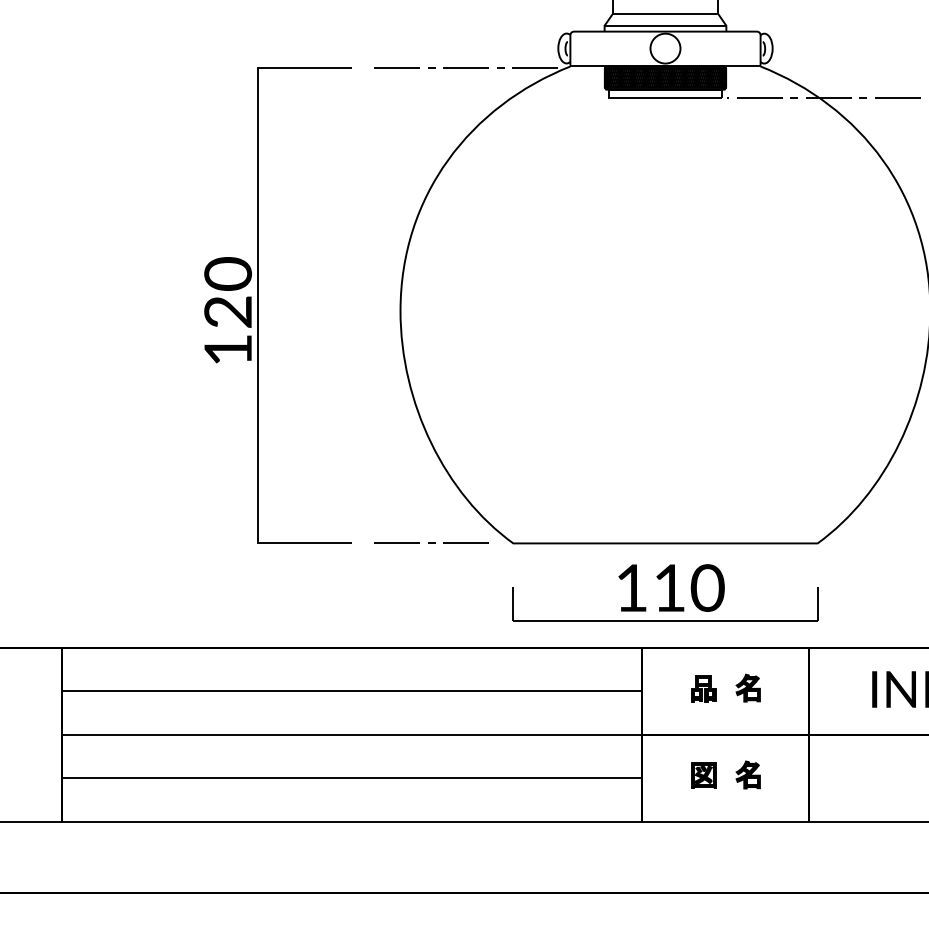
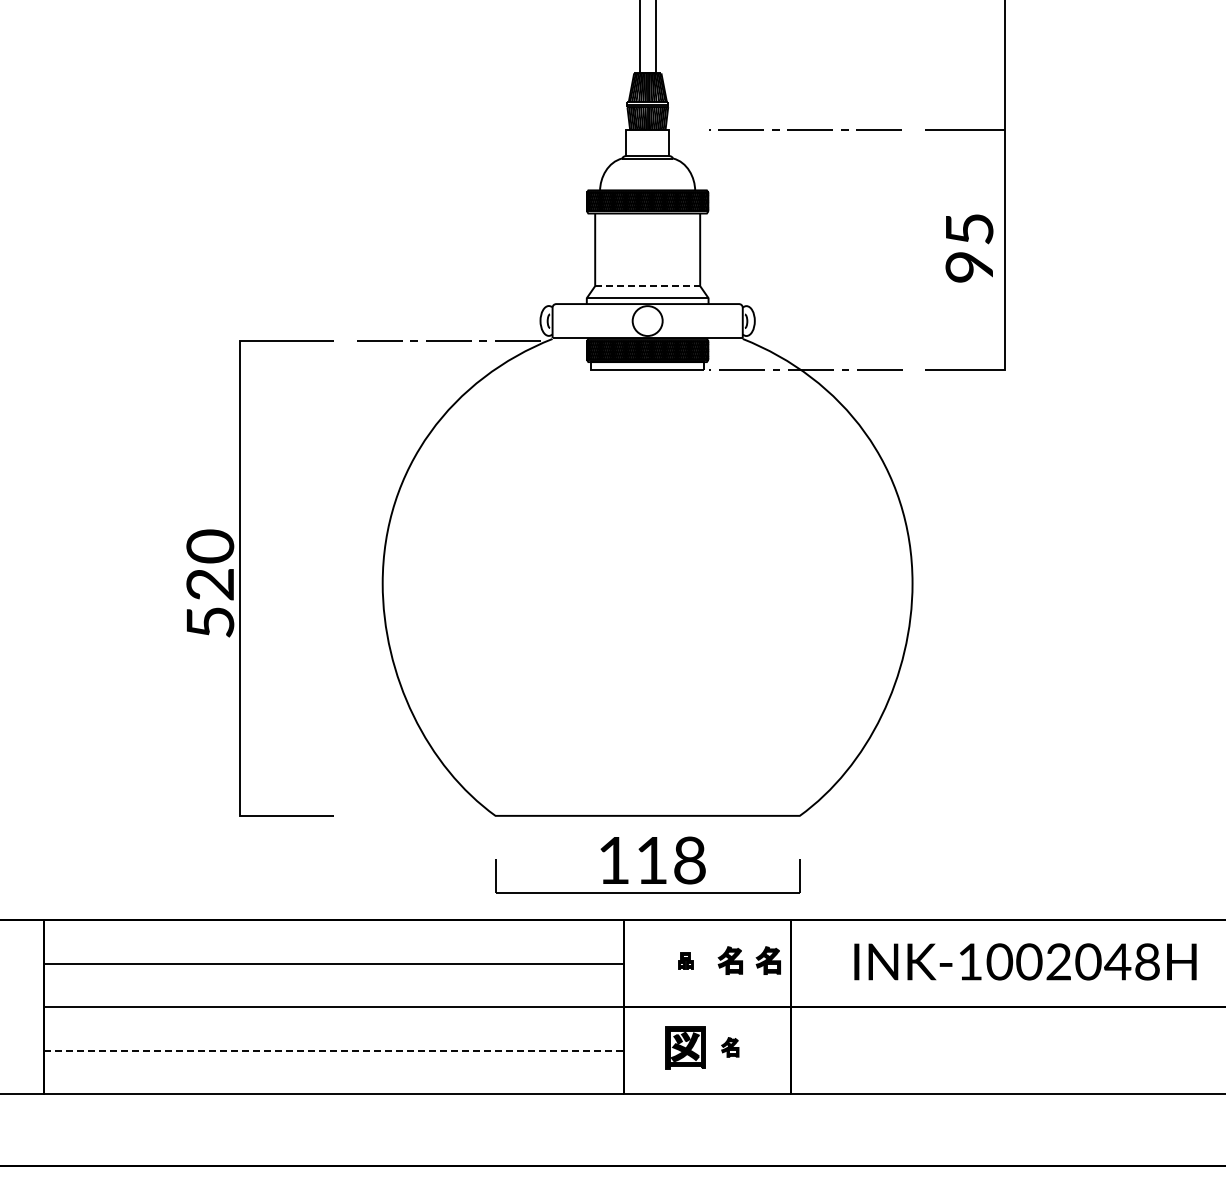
line: (666, 14) -> (648, 286), solid -> dashed
text: (228, 350) -> (210, 622), 120 -> 520
line: (432, 543) -> (414, 815), removed
text: (707, 588) -> (689, 860), 110 -> 118
part: (703, 688) -> (685, 960), size x0.6
part: (785, 688) -> (767, 960), added
part: (703, 775) -> (685, 1047), size x1.6
part: (747, 775) -> (729, 1047), size x0.7
line: (352, 778) -> (334, 1050), solid -> dashed

